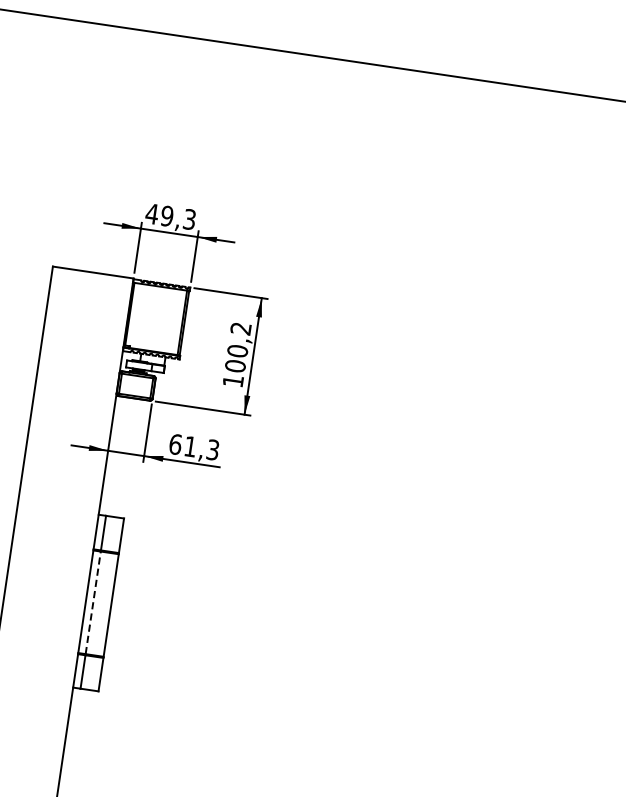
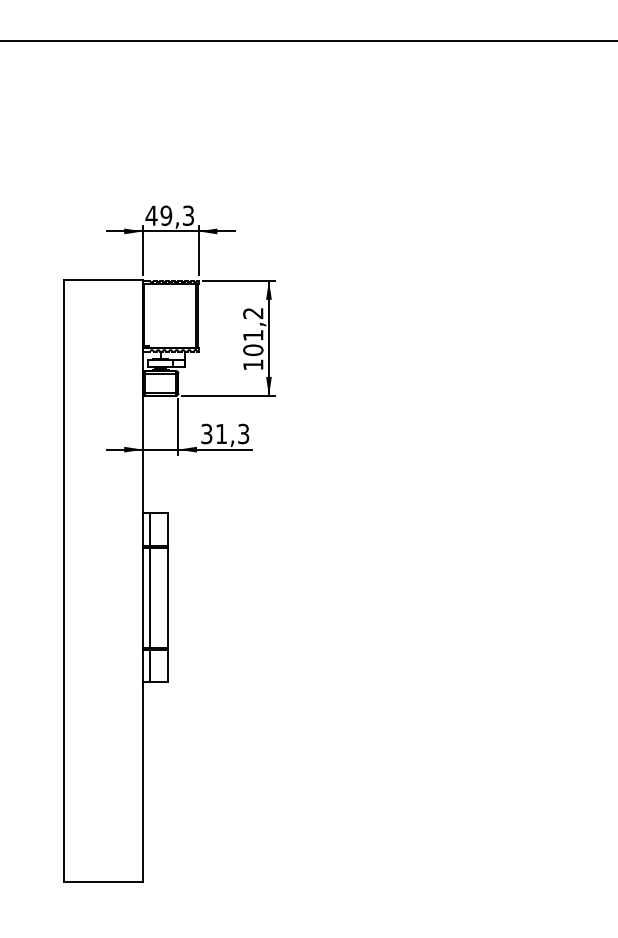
text: (237, 351) -> (253, 335), 100,2 -> 101,2
text: (175, 443) -> (206, 433), 61,3 -> 31,3
line: (93, 602) -> (150, 597), dashed -> solid

